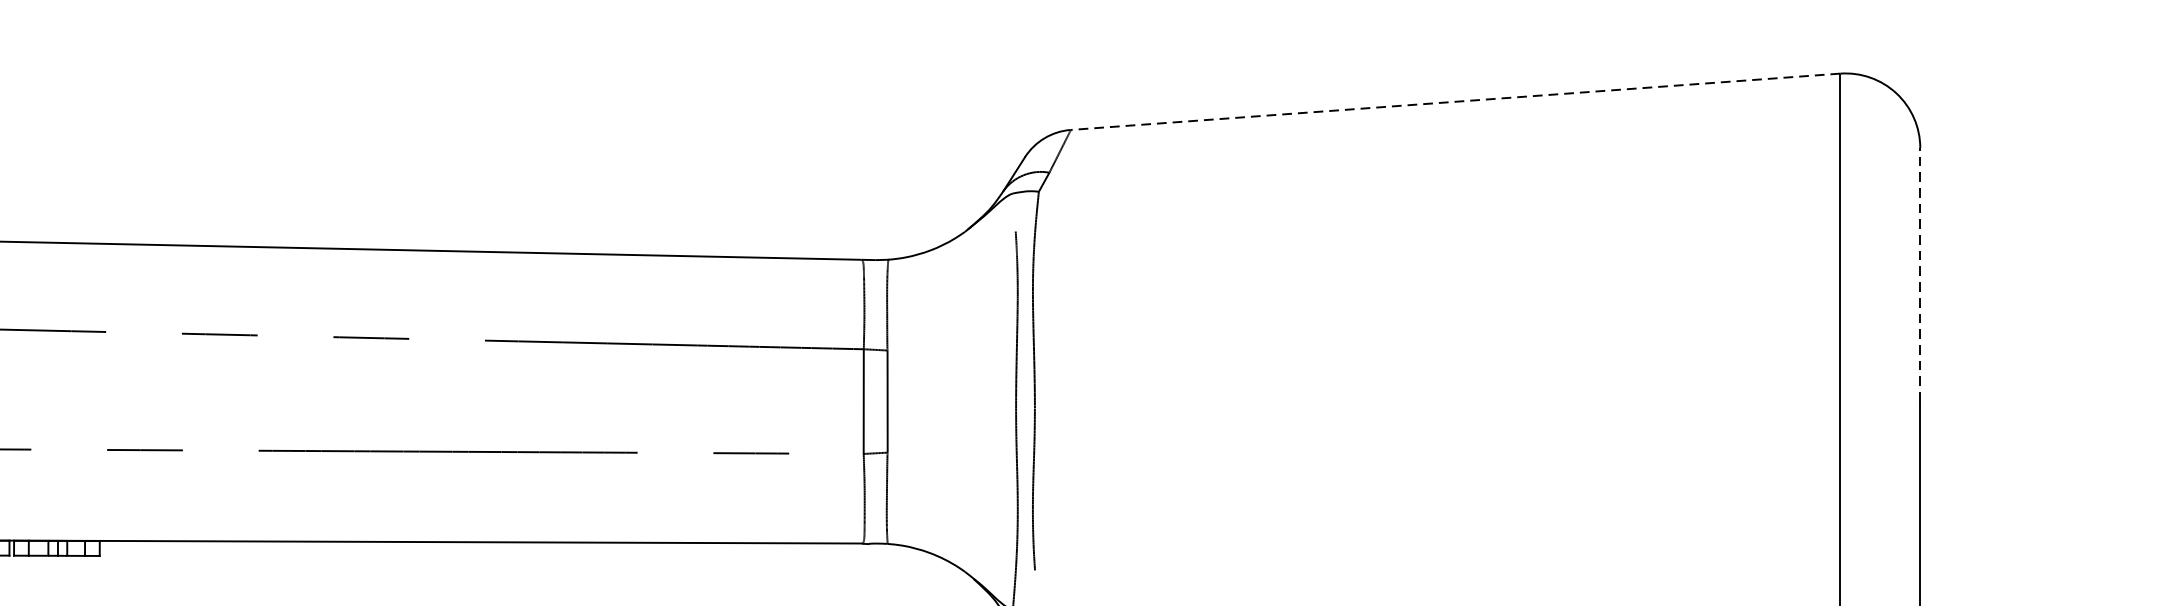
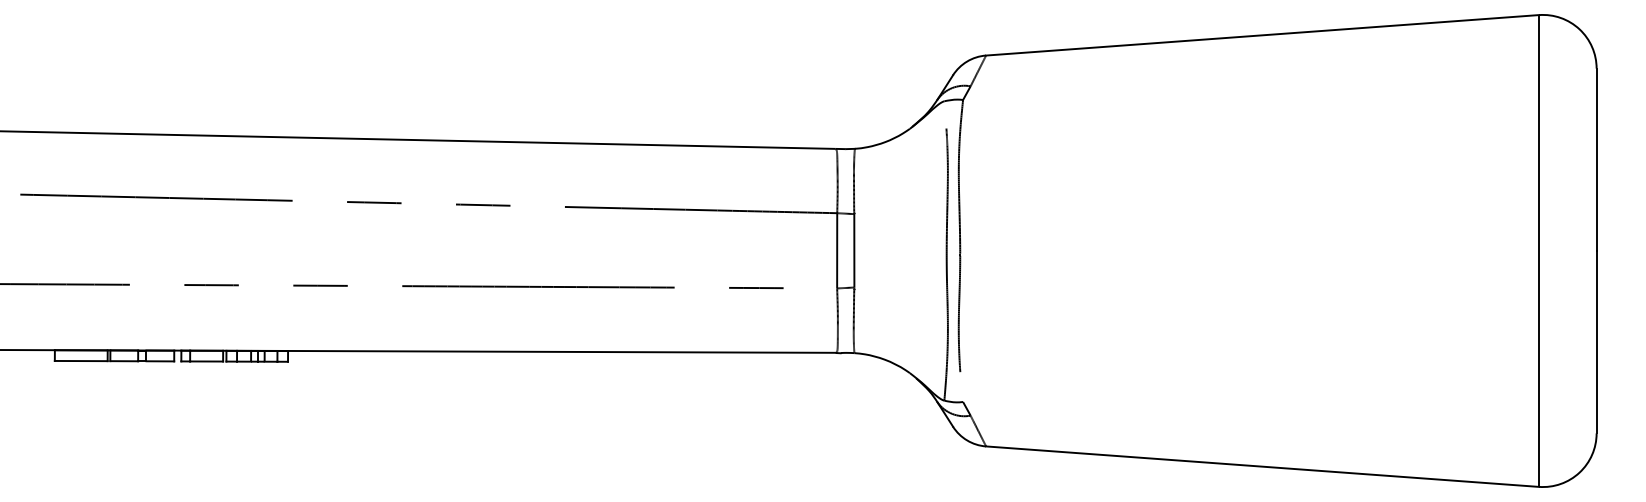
line: (1455, 102) -> (1262, 35), dashed -> solid
line: (1920, 274) -> (1596, 159), dashed -> solid

